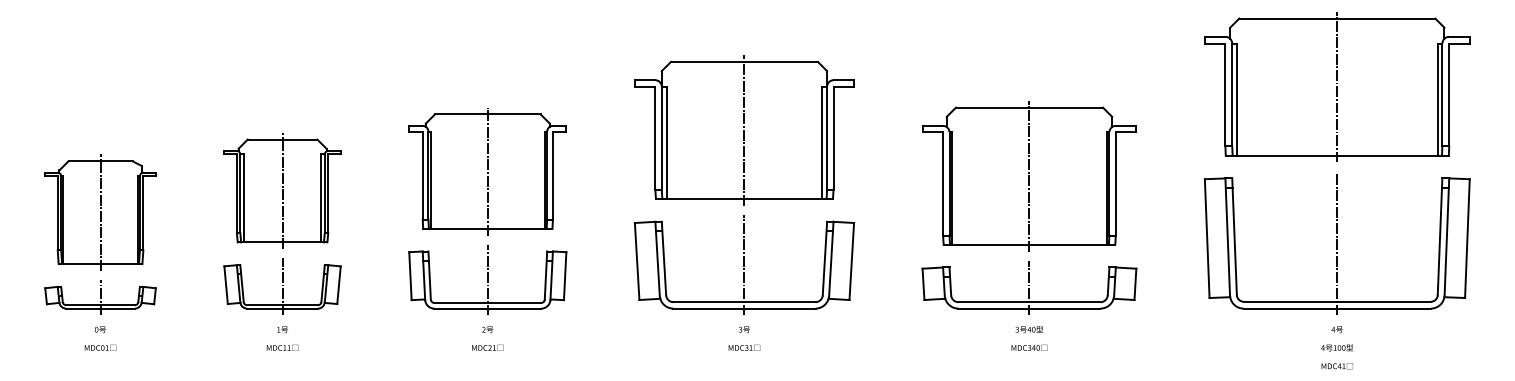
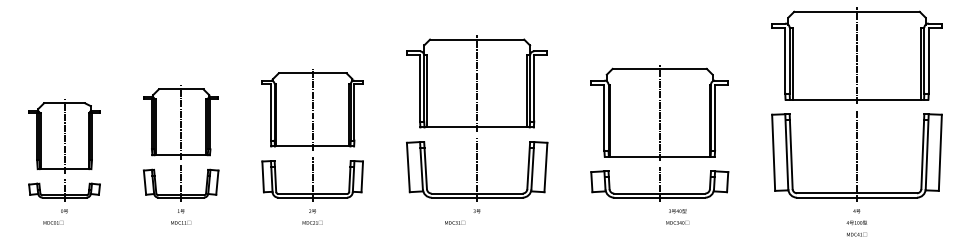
text: (1029, 337) -> (677, 216), moved
text: (100, 347) -> (53, 222), moved
text: (745, 347) -> (455, 222), moved

